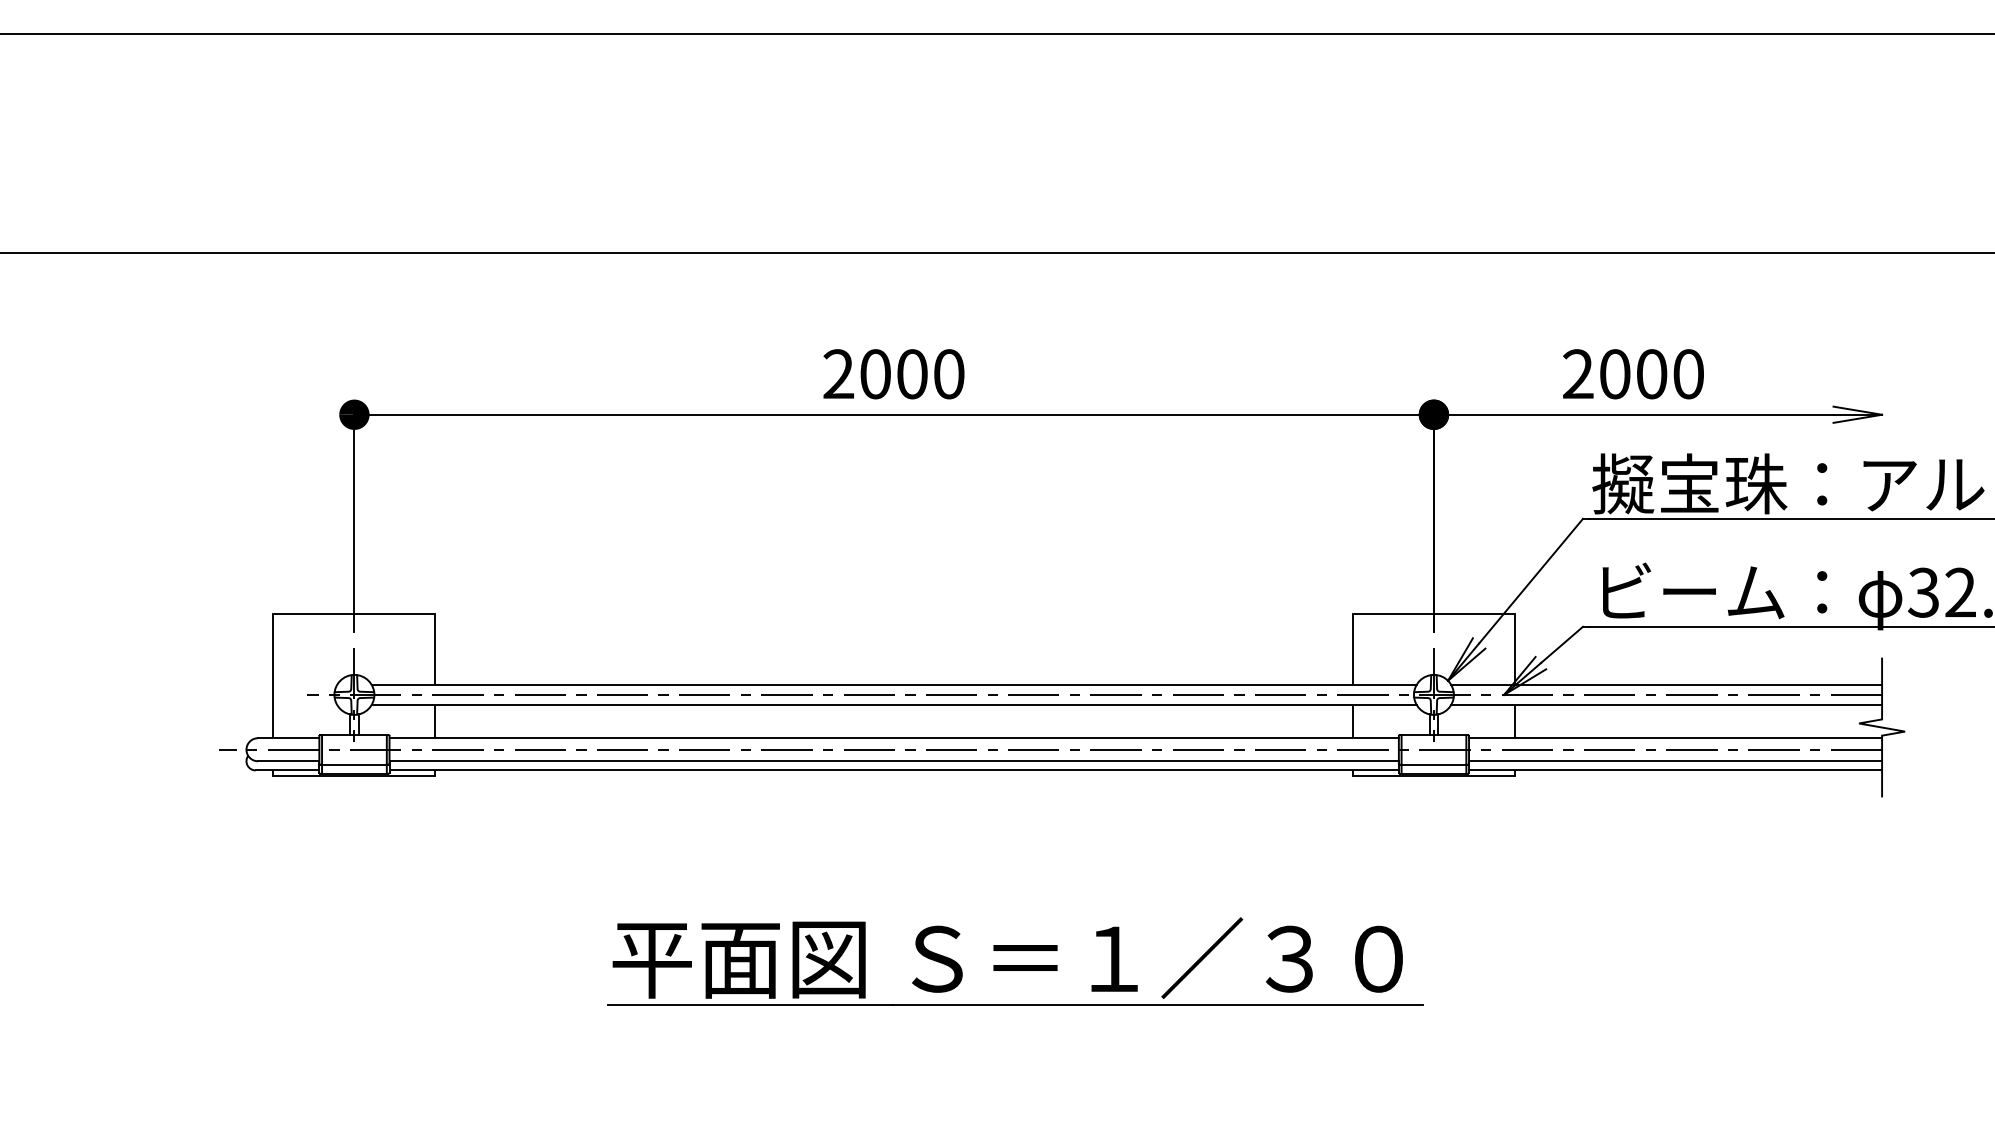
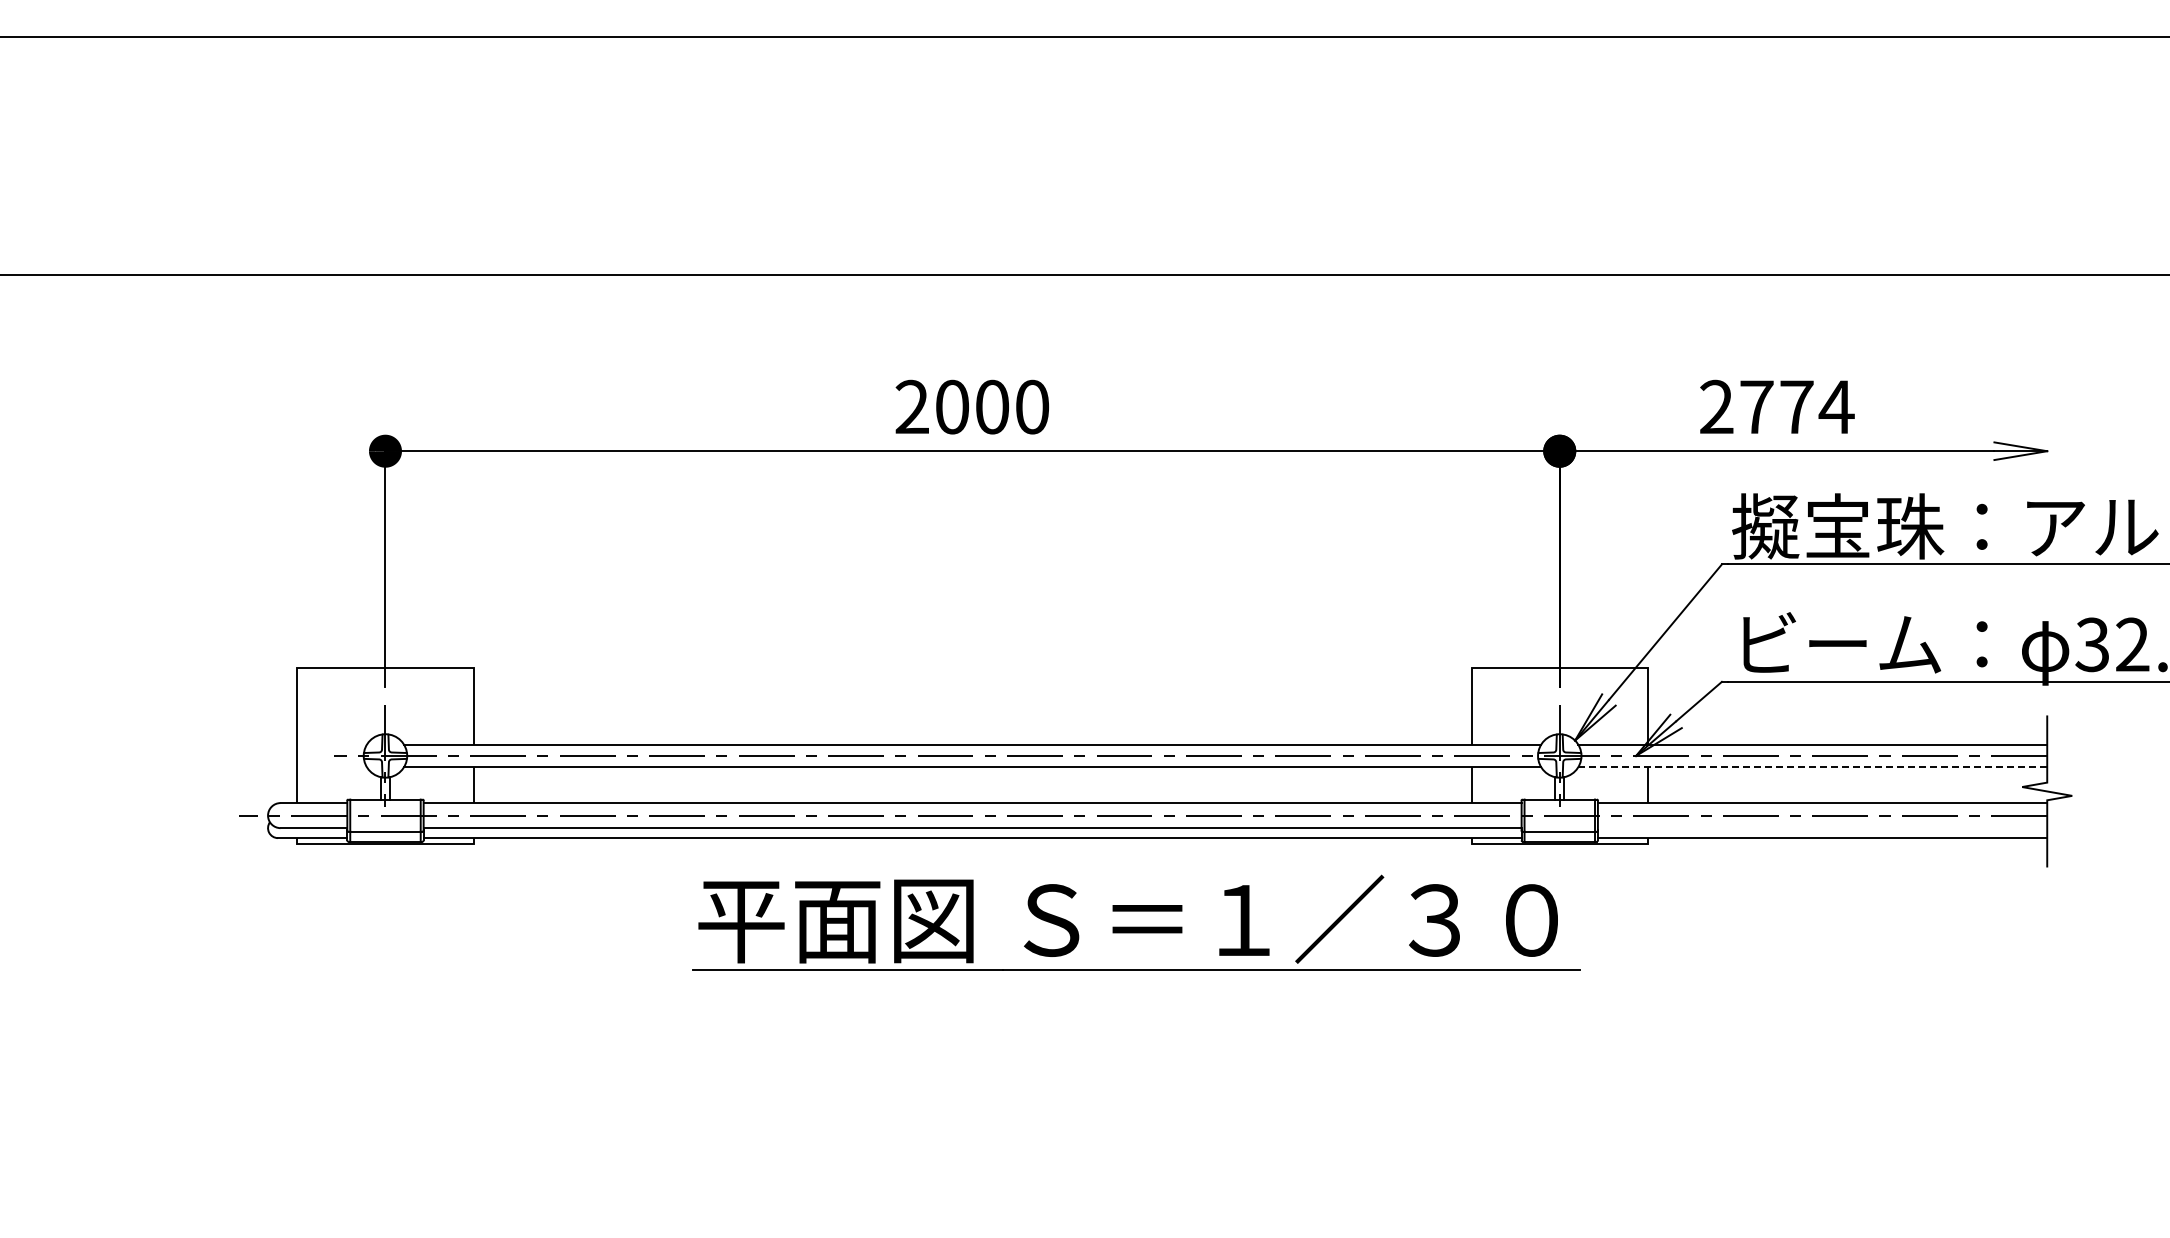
text: (1652, 373) -> (1797, 406), 2000 -> 2774
line: (1667, 705) -> (1813, 767), solid -> dashed
line: (1675, 761) -> (1822, 828), removed
part: (1015, 961) -> (1136, 922), moved

